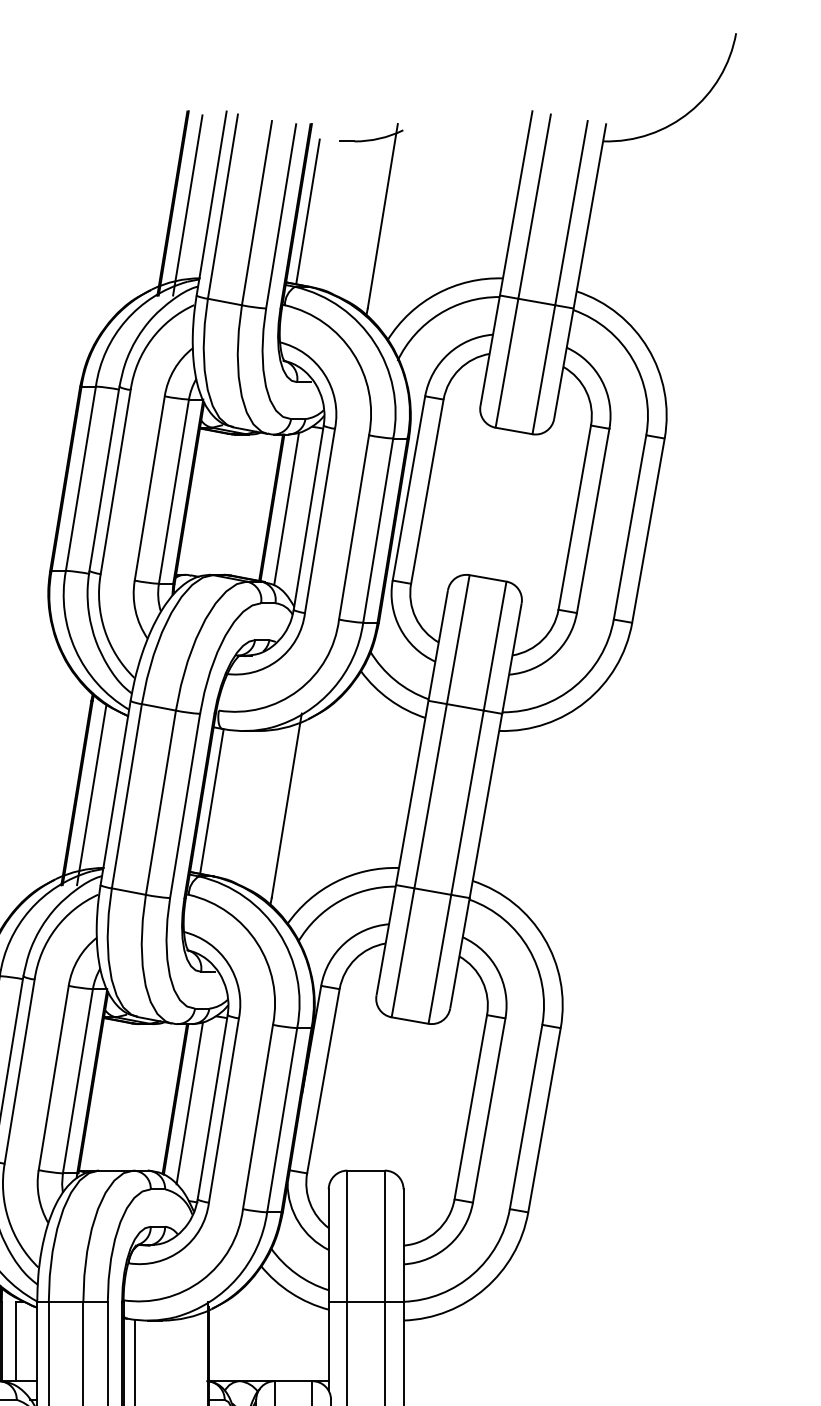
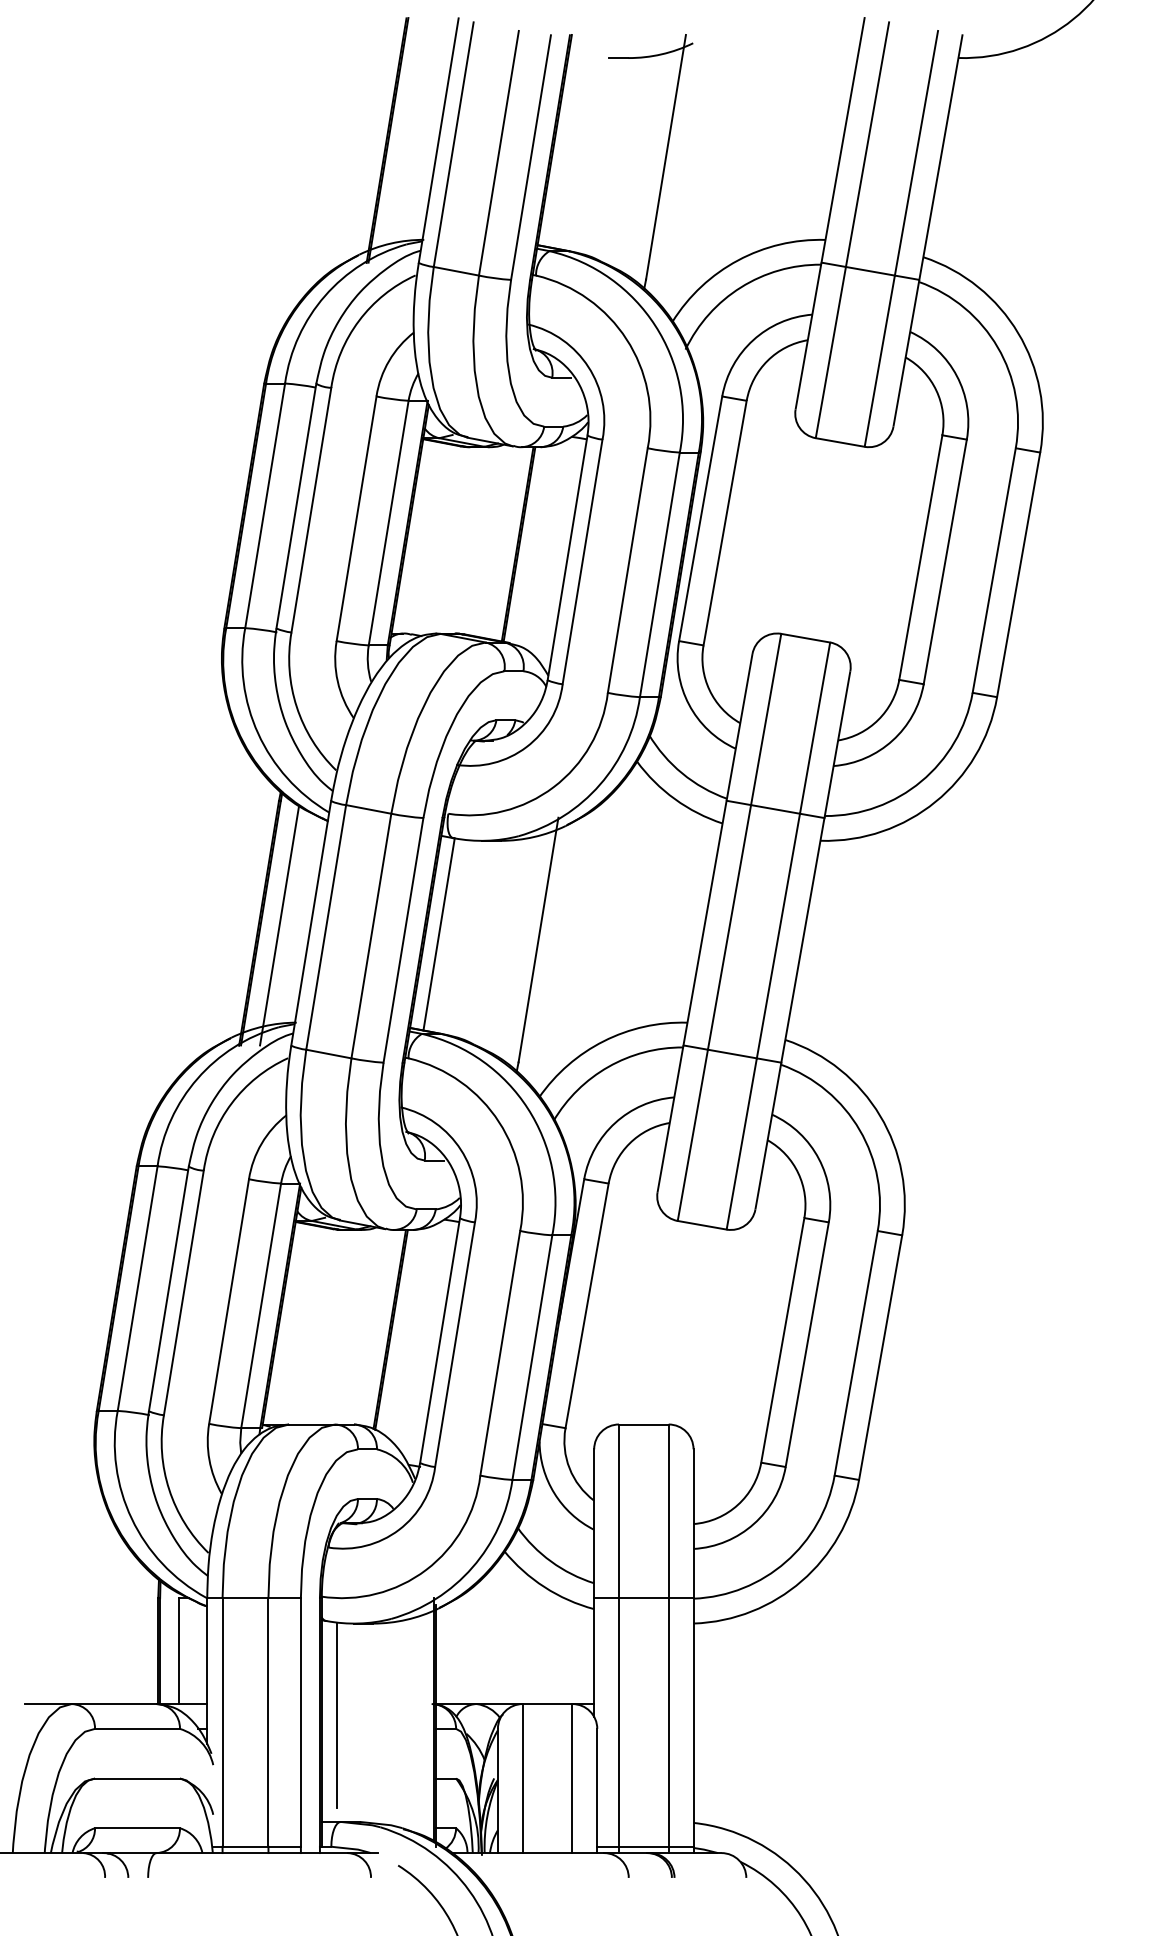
line: (187, 205) -> (406, 142), removed
line: (307, 211) -> (566, 151), removed
line: (286, 509) -> (537, 546), removed
line: (189, 1102) -> (409, 1334), removed

